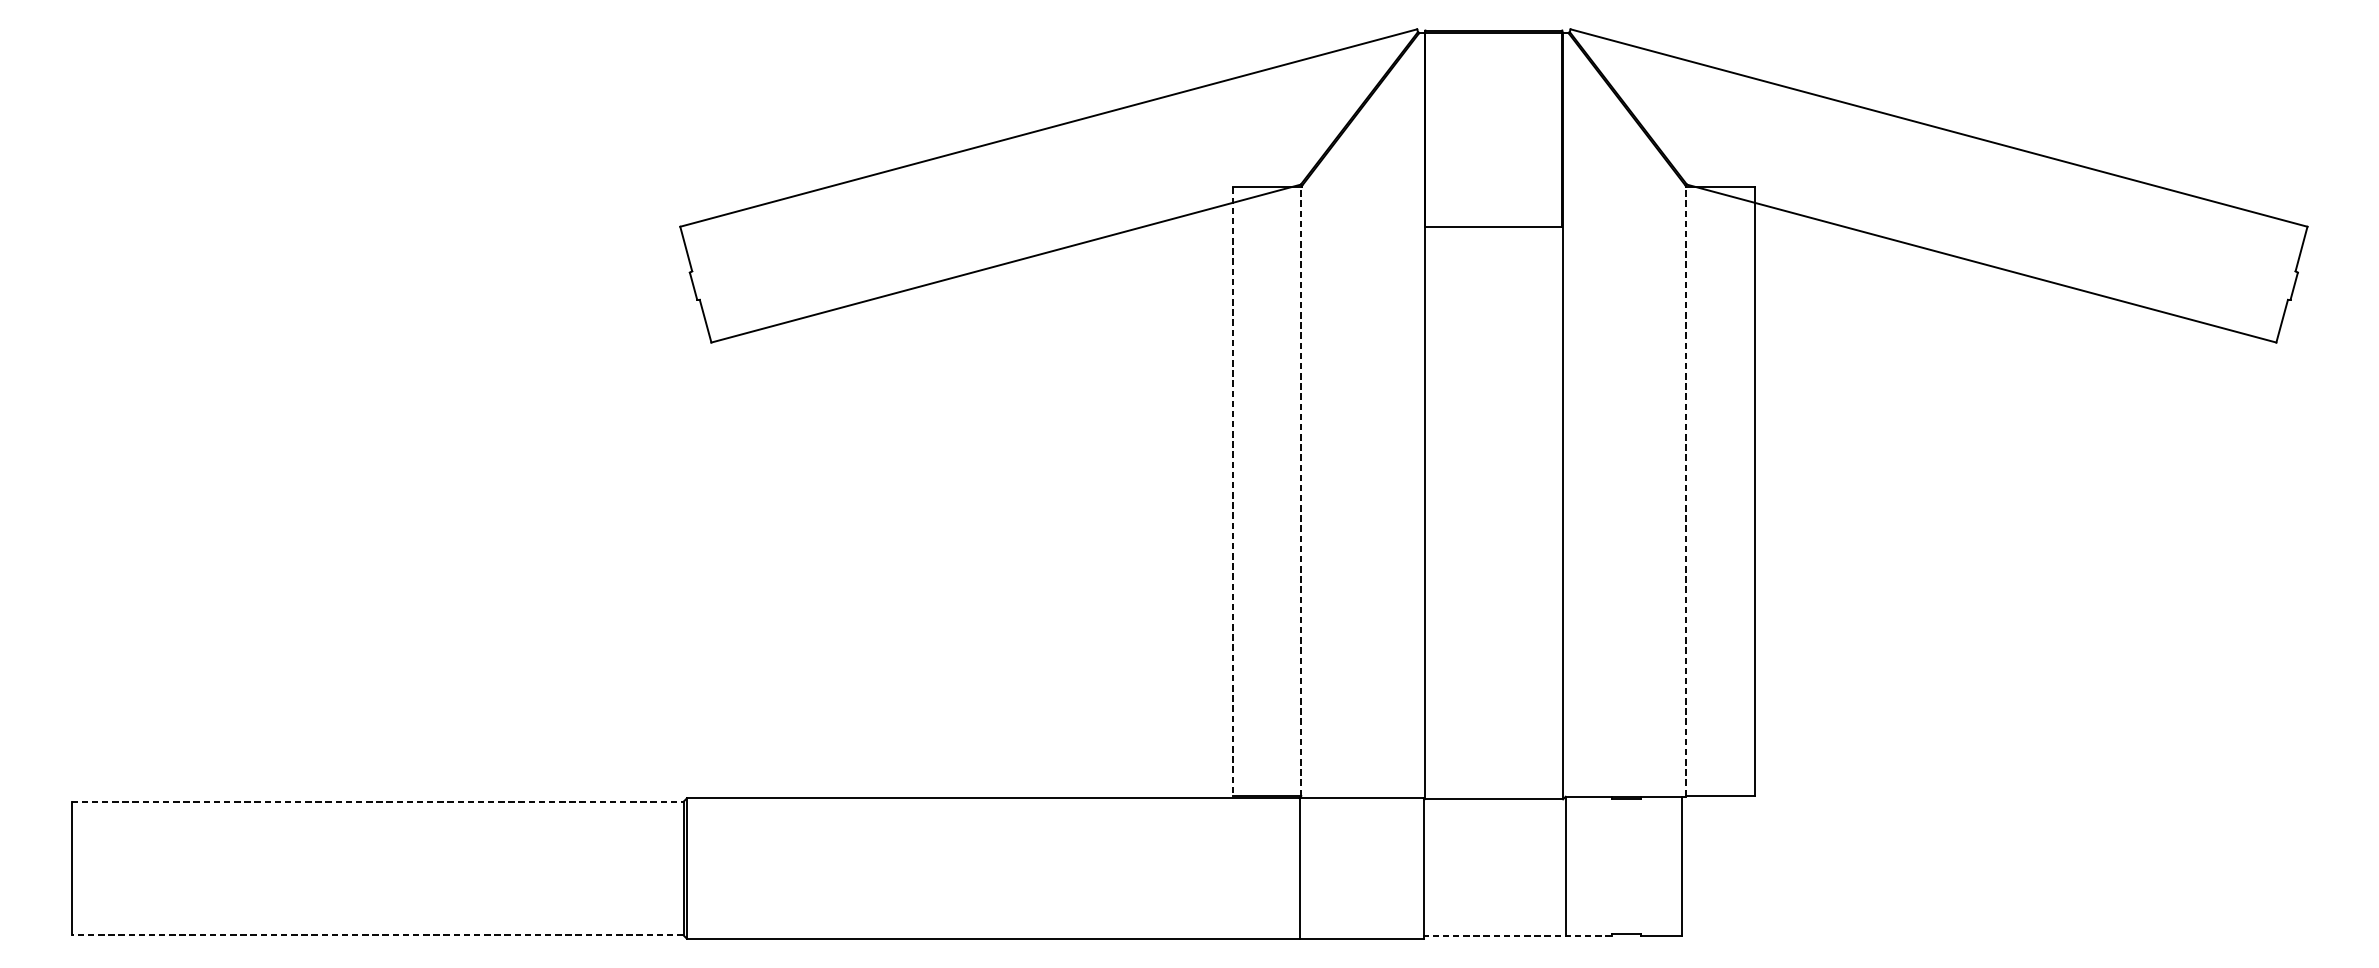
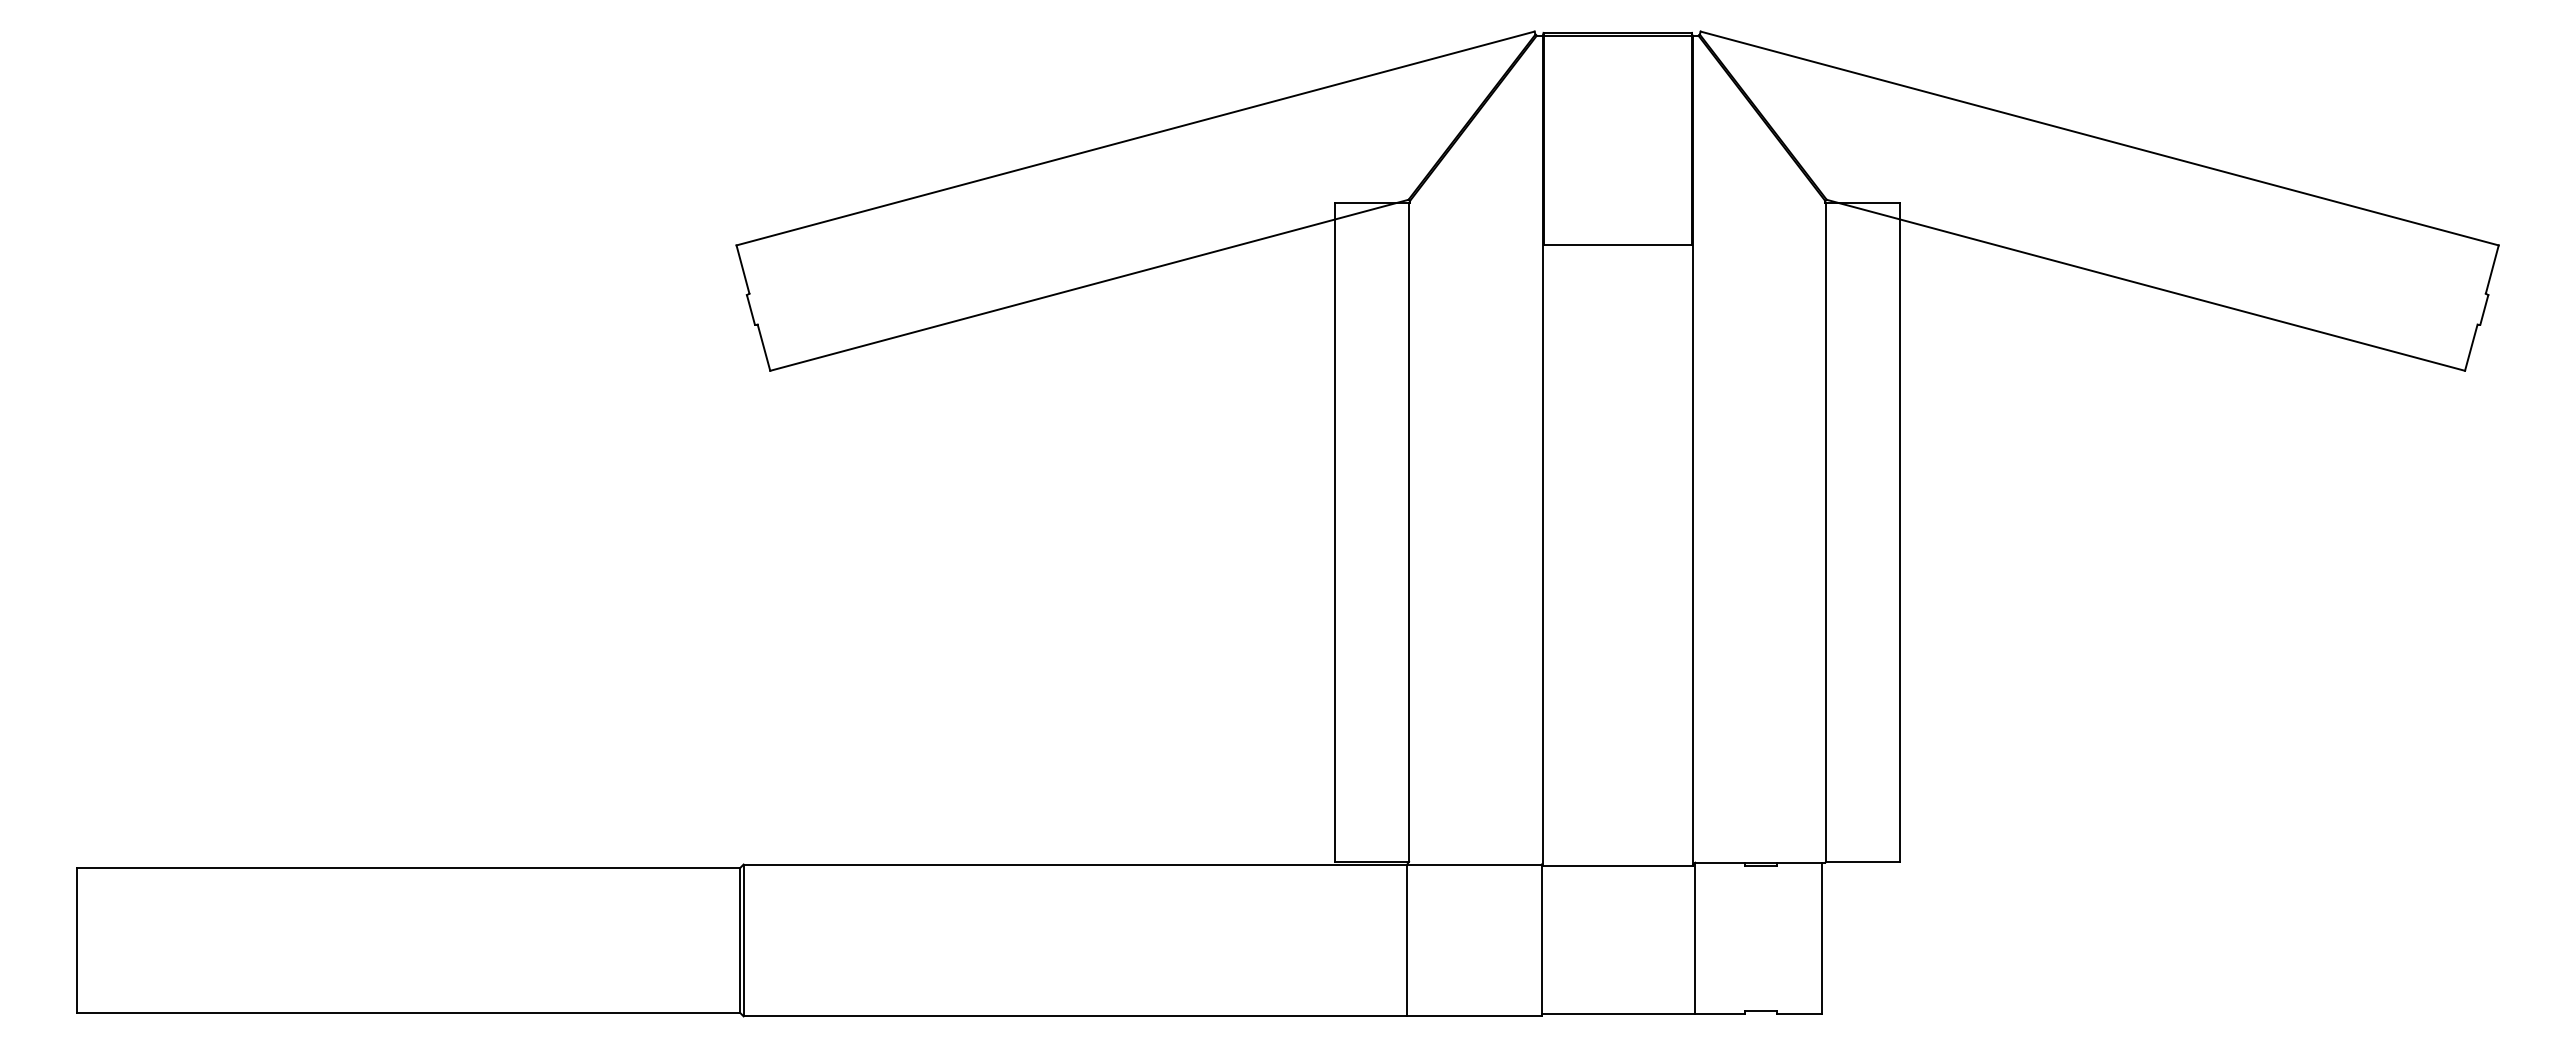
line: (1233, 491) -> (1335, 532), dashed -> solid
line: (1301, 491) -> (1409, 532), dashed -> solid
line: (1686, 491) -> (1826, 532), dashed -> solid
line: (378, 802) -> (409, 868), dashed -> solid
line: (377, 935) -> (408, 1012), dashed -> solid
line: (1517, 936) -> (1643, 1013), dashed -> solid

